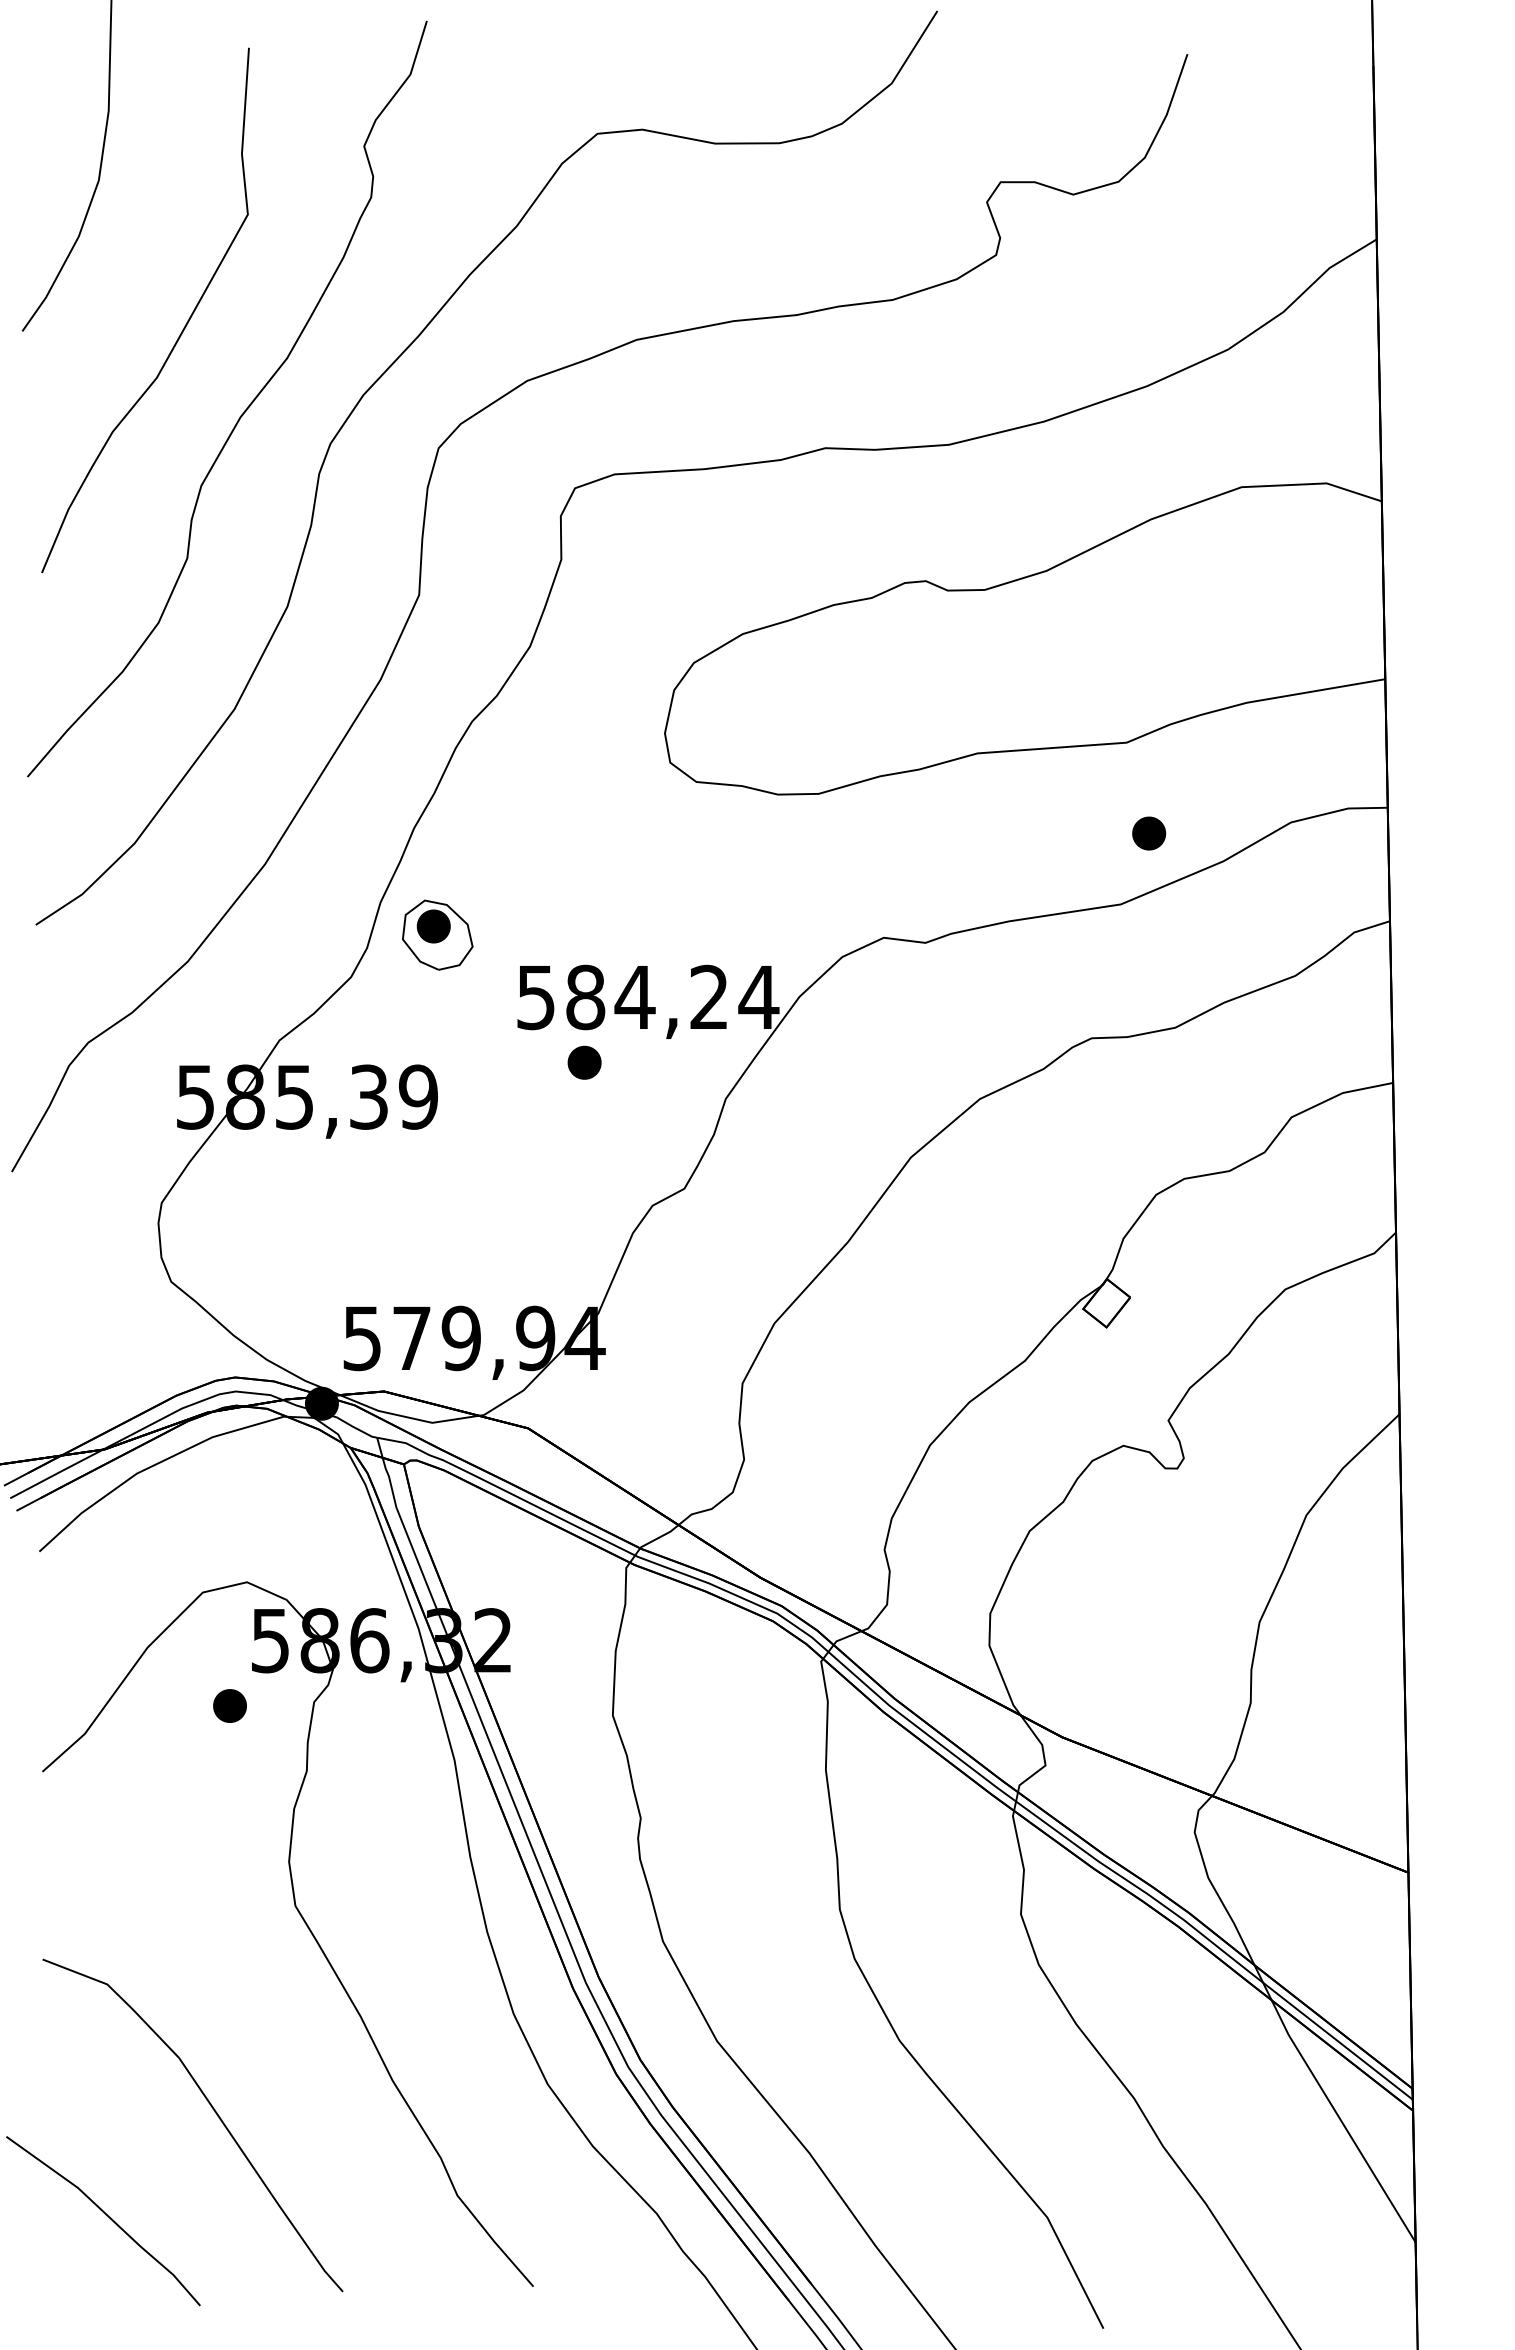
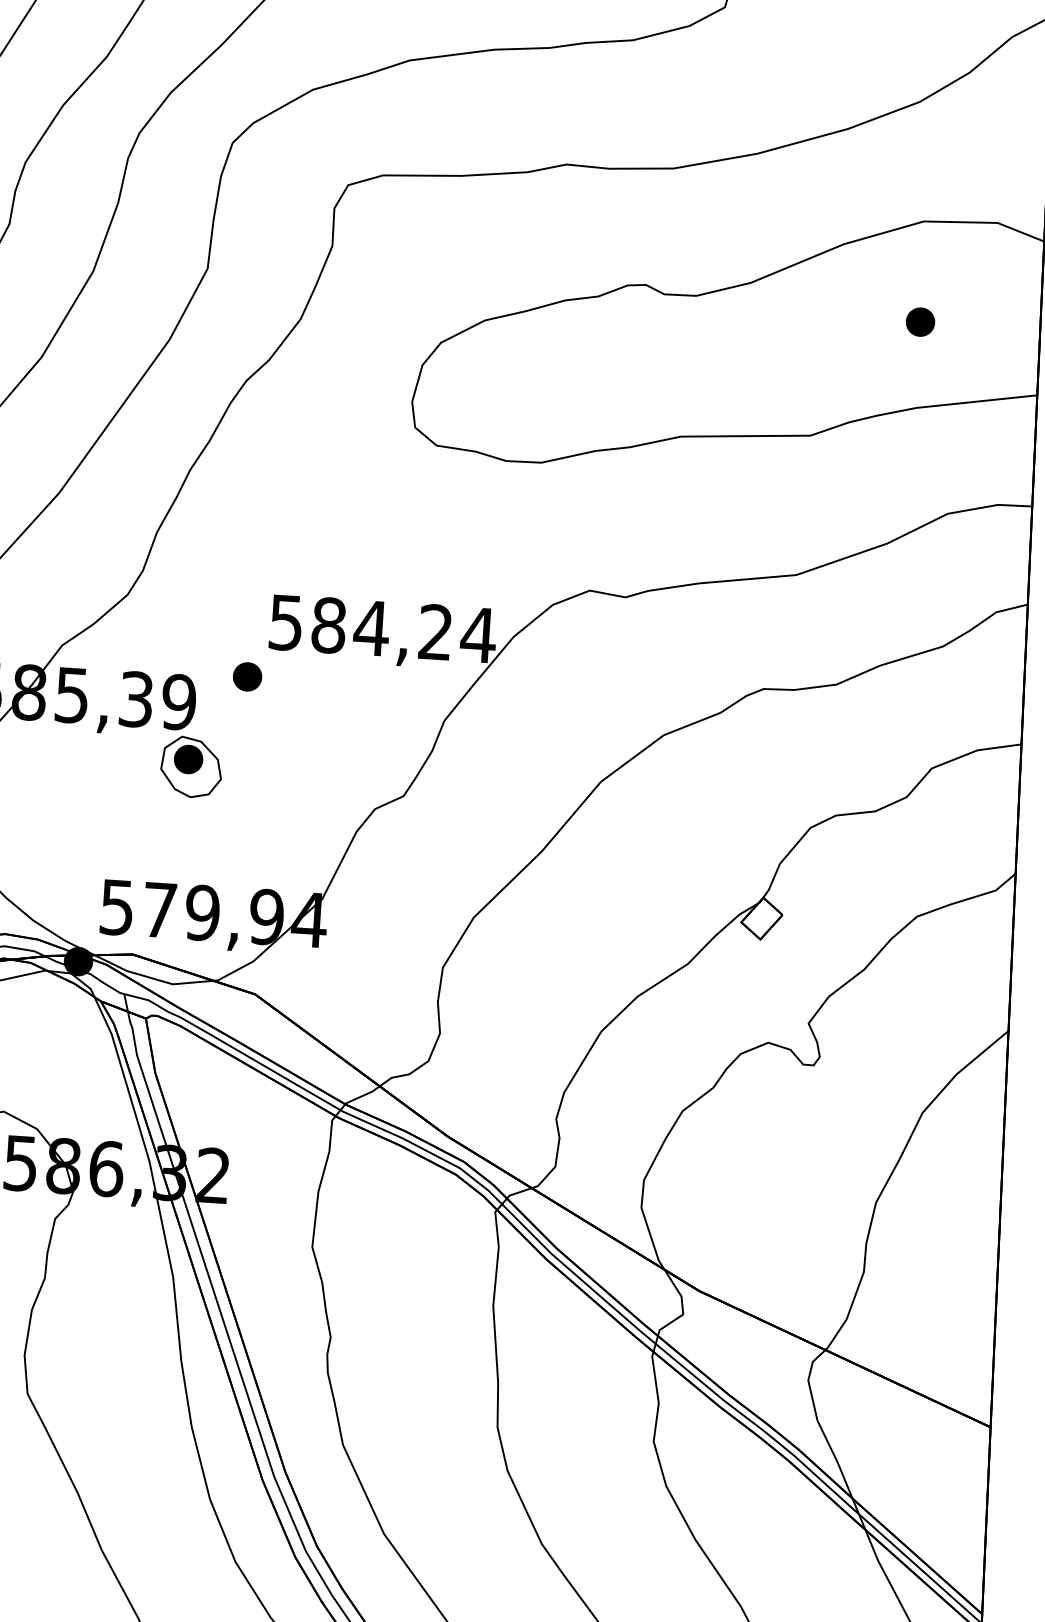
part: (1149, 833) -> (920, 322), moved
part: (437, 934) -> (191, 766), moved
part: (584, 1062) -> (247, 676), moved

